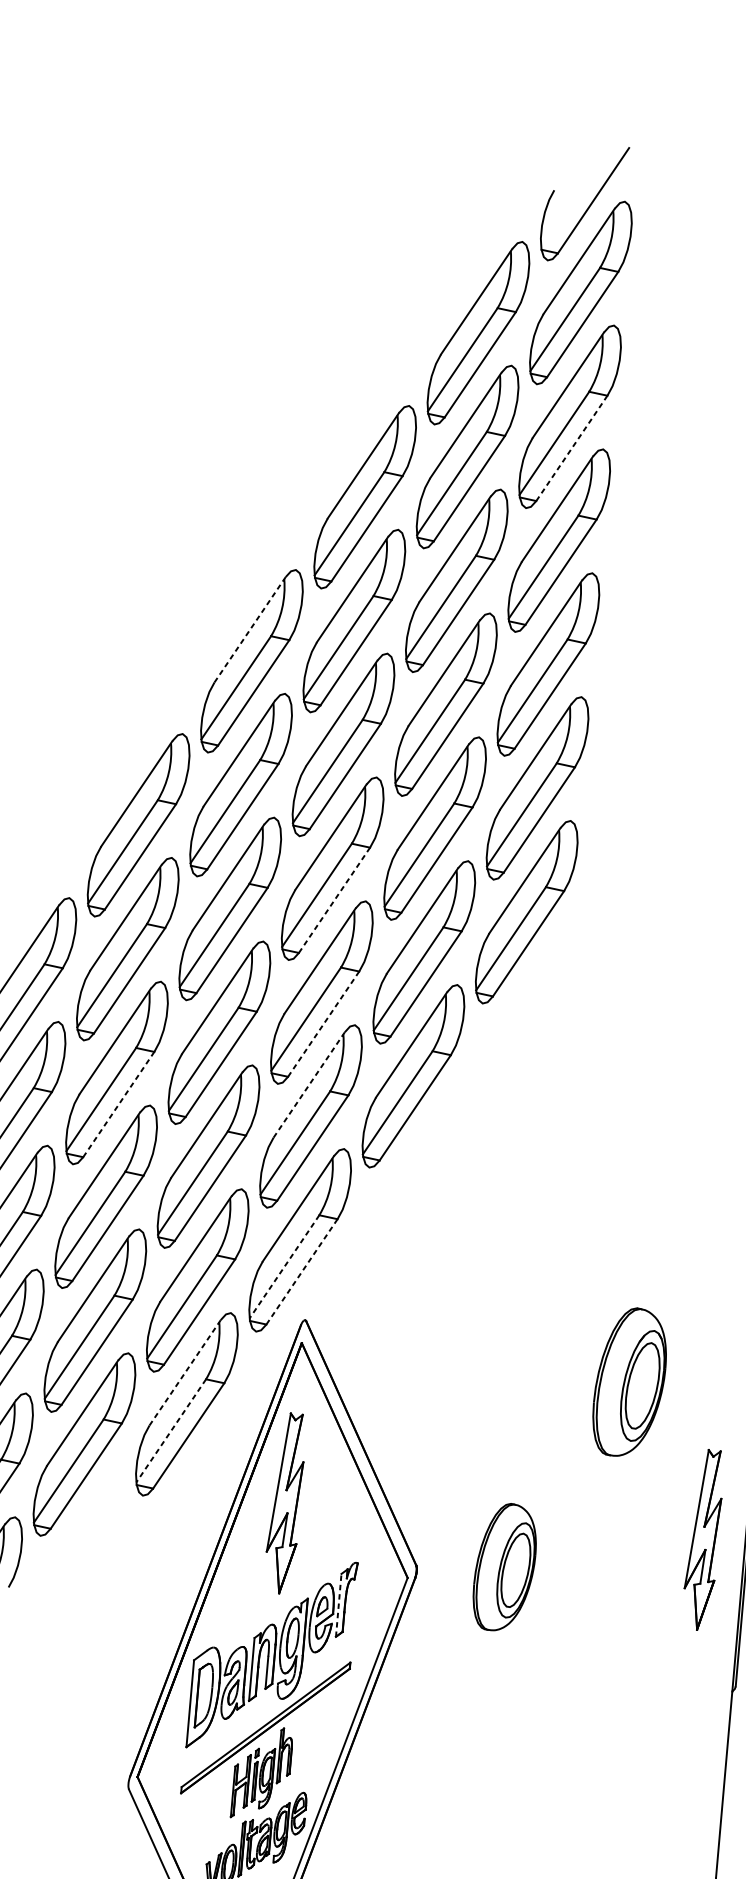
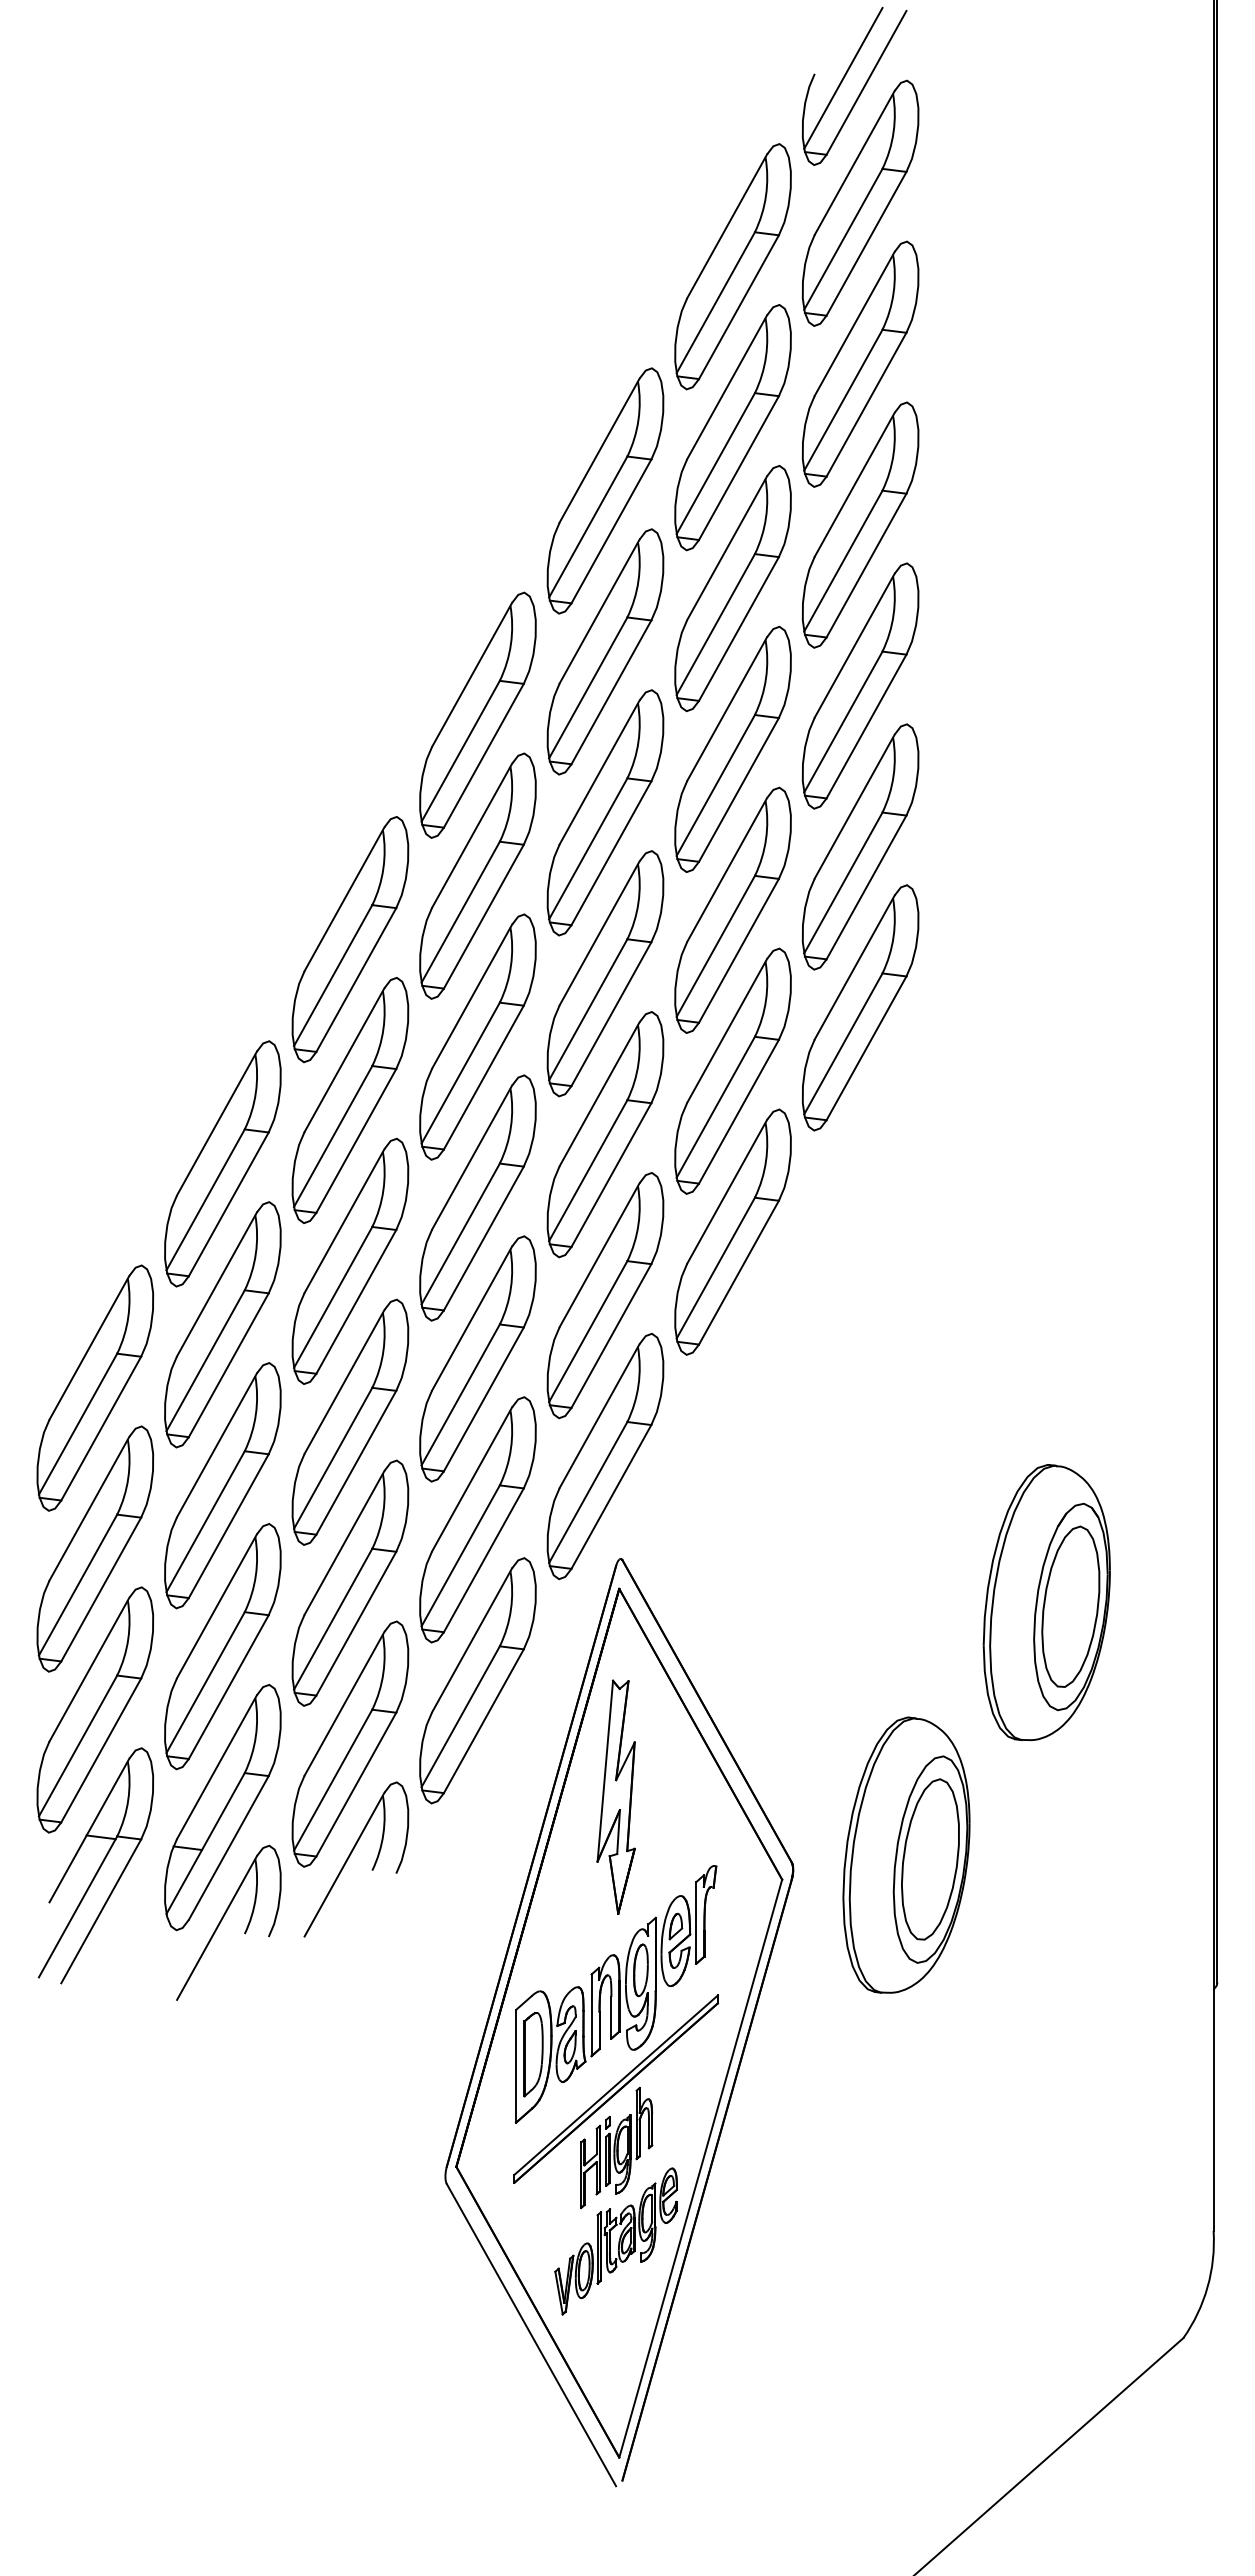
line: (576, 194) -> (843, 77), added
line: (571, 448) -> (866, 404), dashed -> solid
line: (249, 630) -> (471, 675), dashed -> solid
line: (334, 899) -> (611, 1013), dashed -> solid
line: (323, 1023) -> (611, 1174), dashed -> solid
line: (309, 1085) -> (599, 1255), dashed -> solid
line: (118, 1104) -> (356, 1301), dashed -> solid
line: (284, 1266) -> (588, 1492), dashed -> solid
line: (302, 1271) -> (611, 1496), dashed -> solid
line: (184, 1372) -> (471, 1640), dashed -> solid
part: (629, 1382) -> (1046, 1602), size x1.43
line: (171, 1430) -> (460, 1716), dashed -> solid
part: (76, 1531) -> (350, 1856), added
part: (702, 1539) -> (1158, 1796), removed
part: (505, 1566) -> (906, 1854), size x1.67
line: (338, 1605) -> (696, 1922), dashed -> solid

